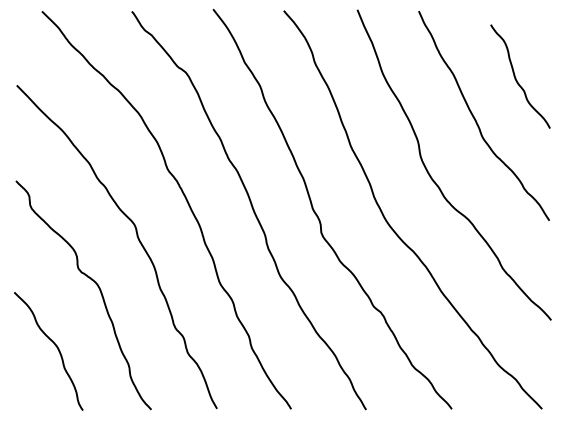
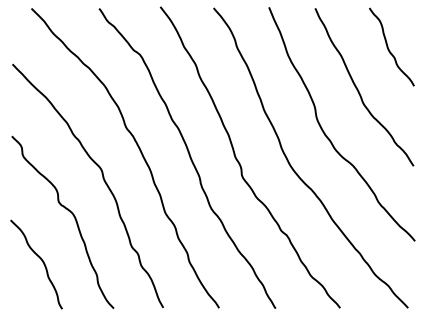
curve: (516, 78) -> (388, 48), moved

